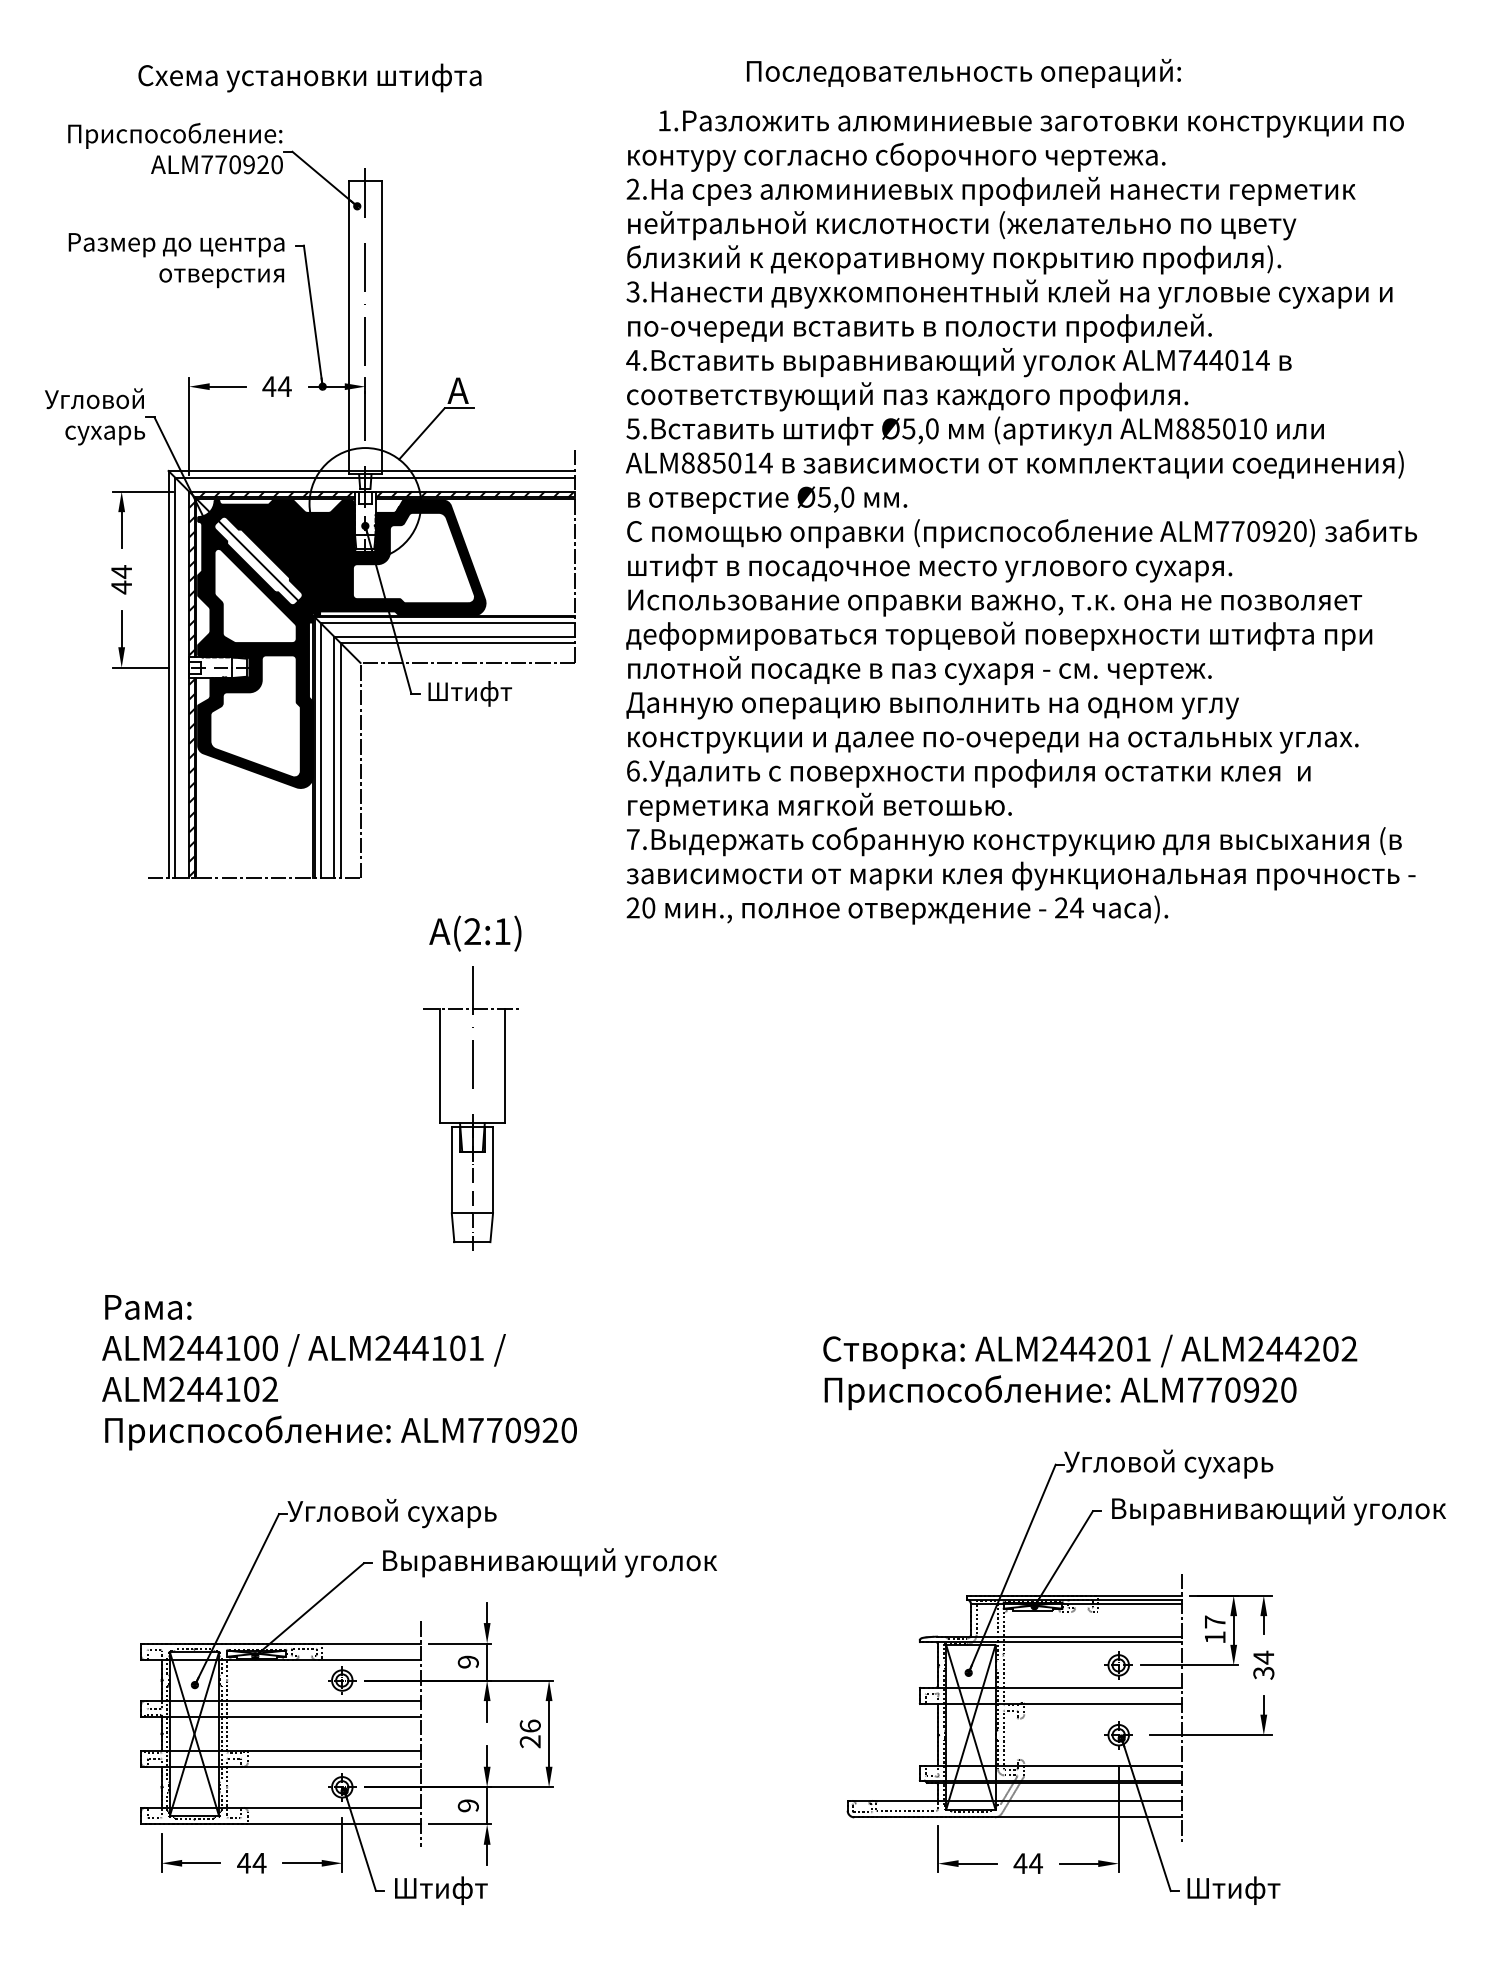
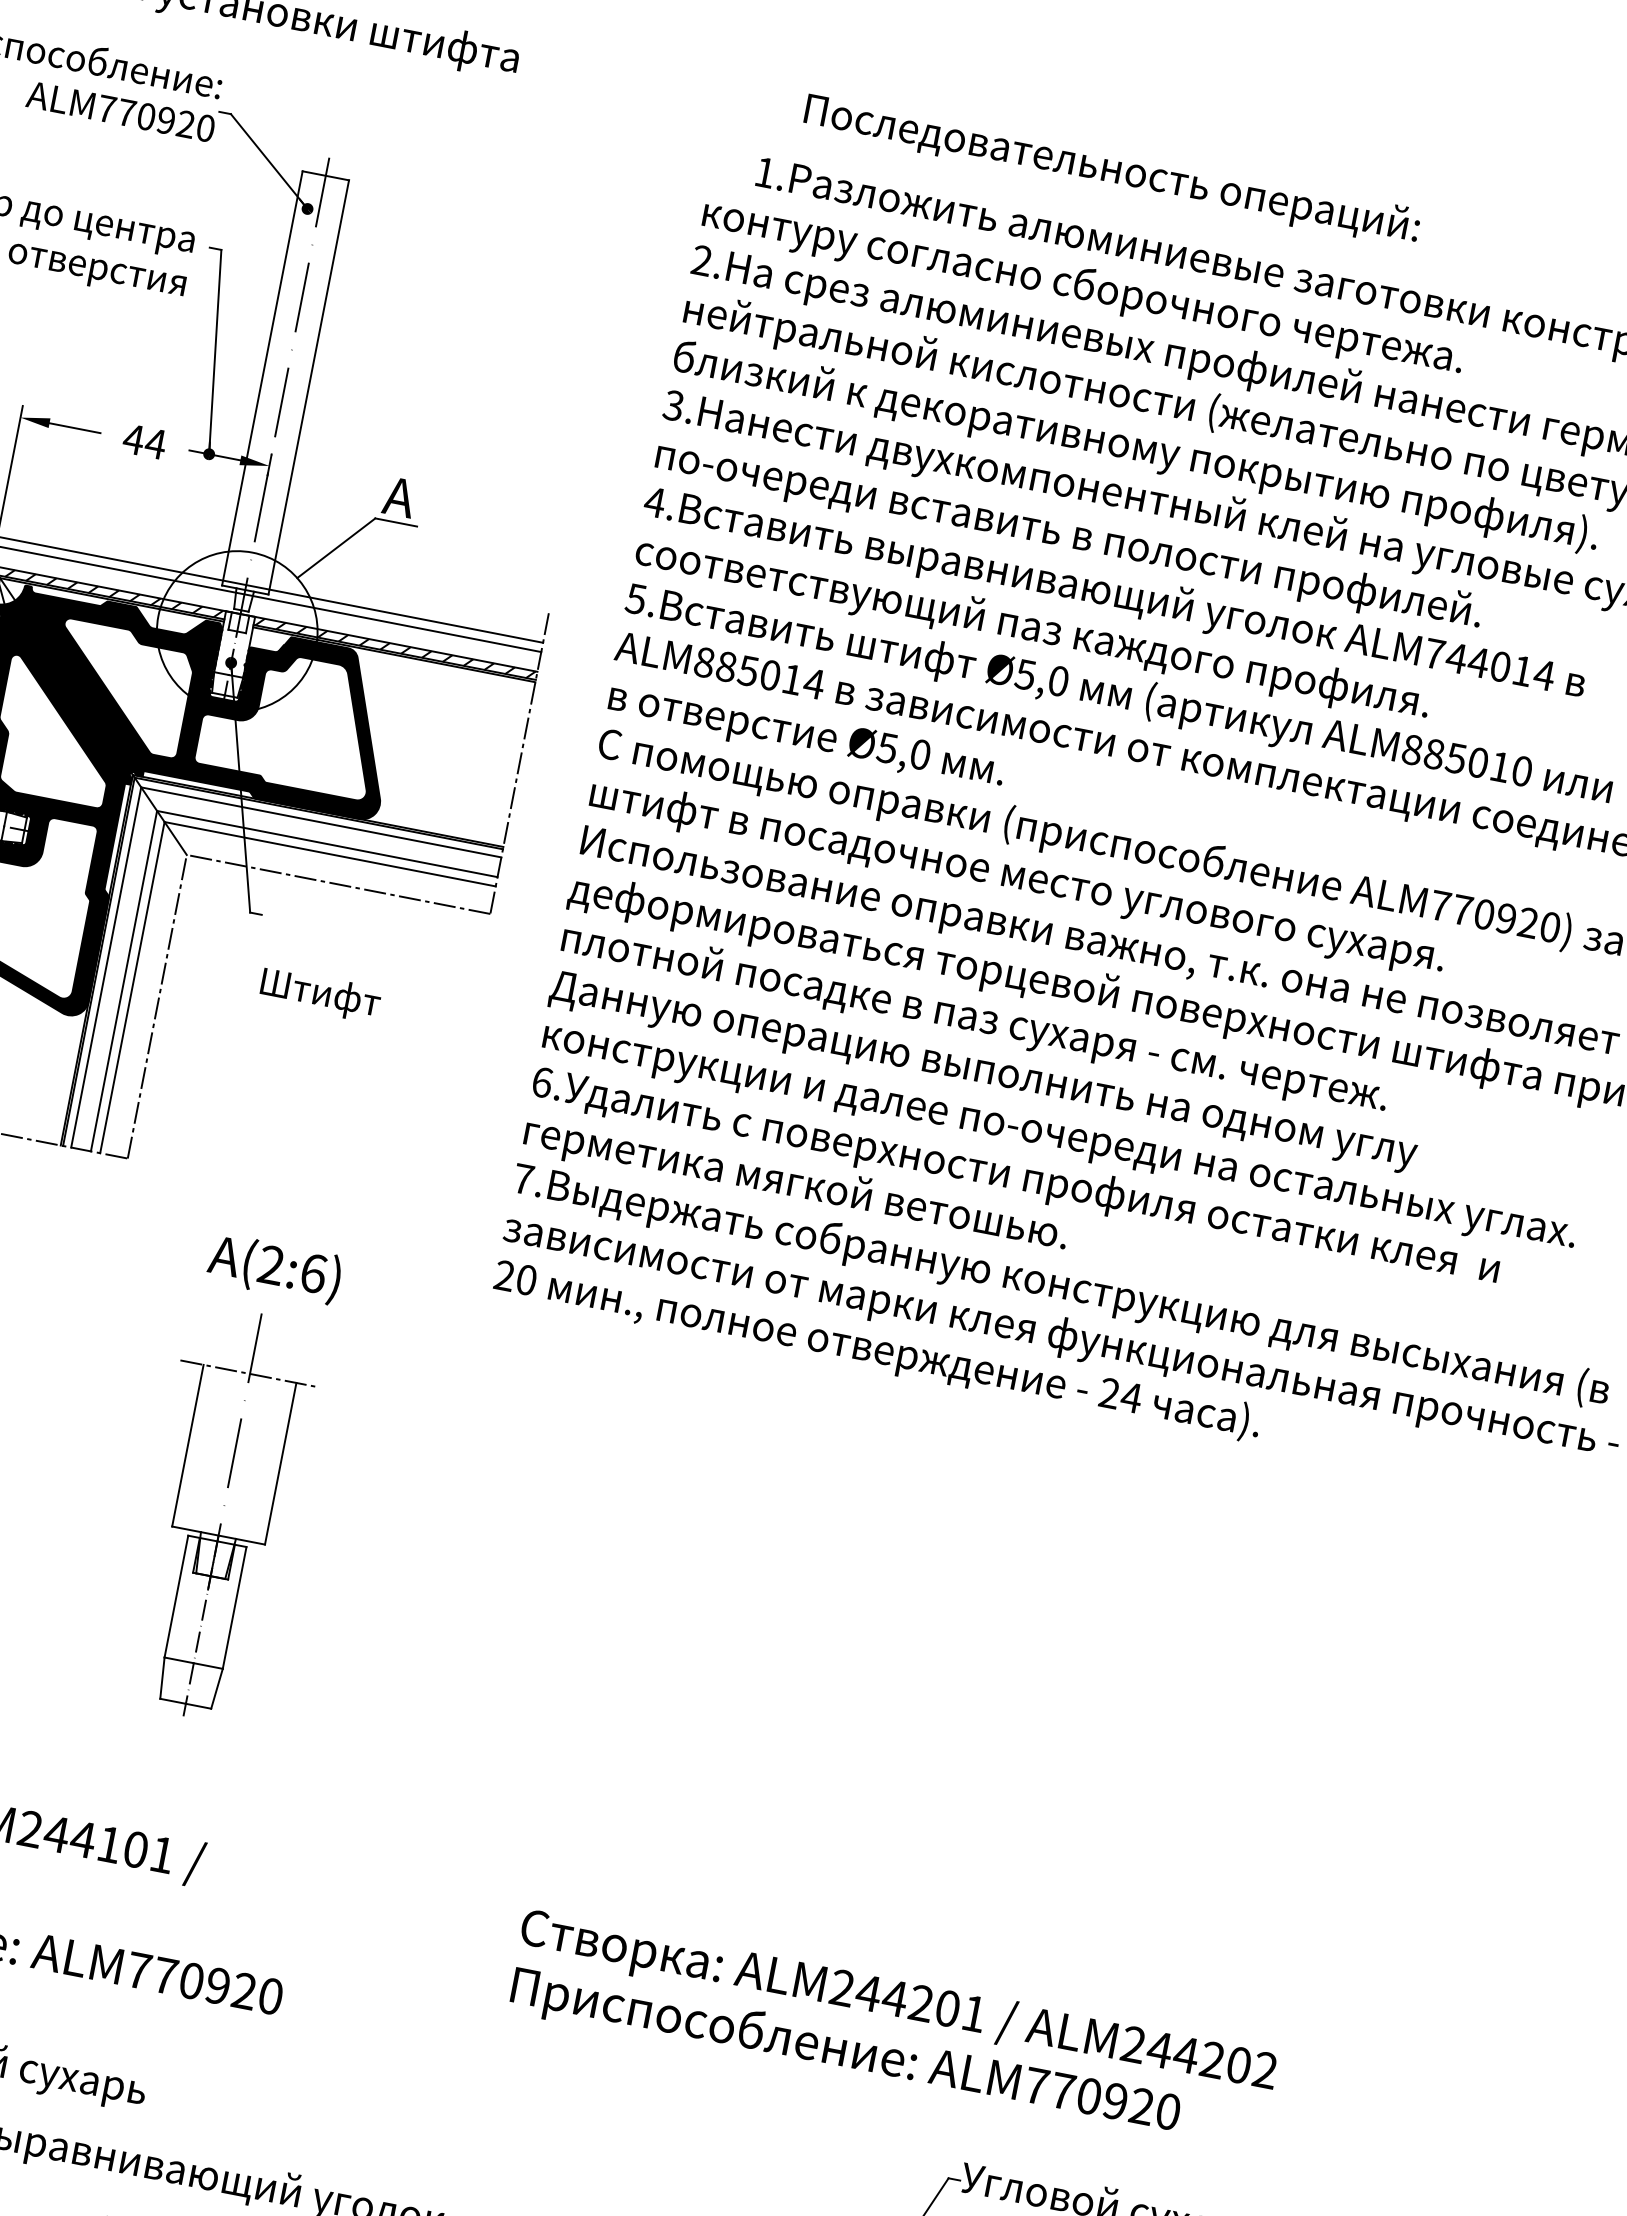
text: (963, 73) -> (1111, 170), moved
text: (470, 693) -> (320, 994), moved
text: (502, 931) -> (313, 1273), A(2:1) -> A(2:6)
text: (1090, 1372) -> (893, 2032), moved

